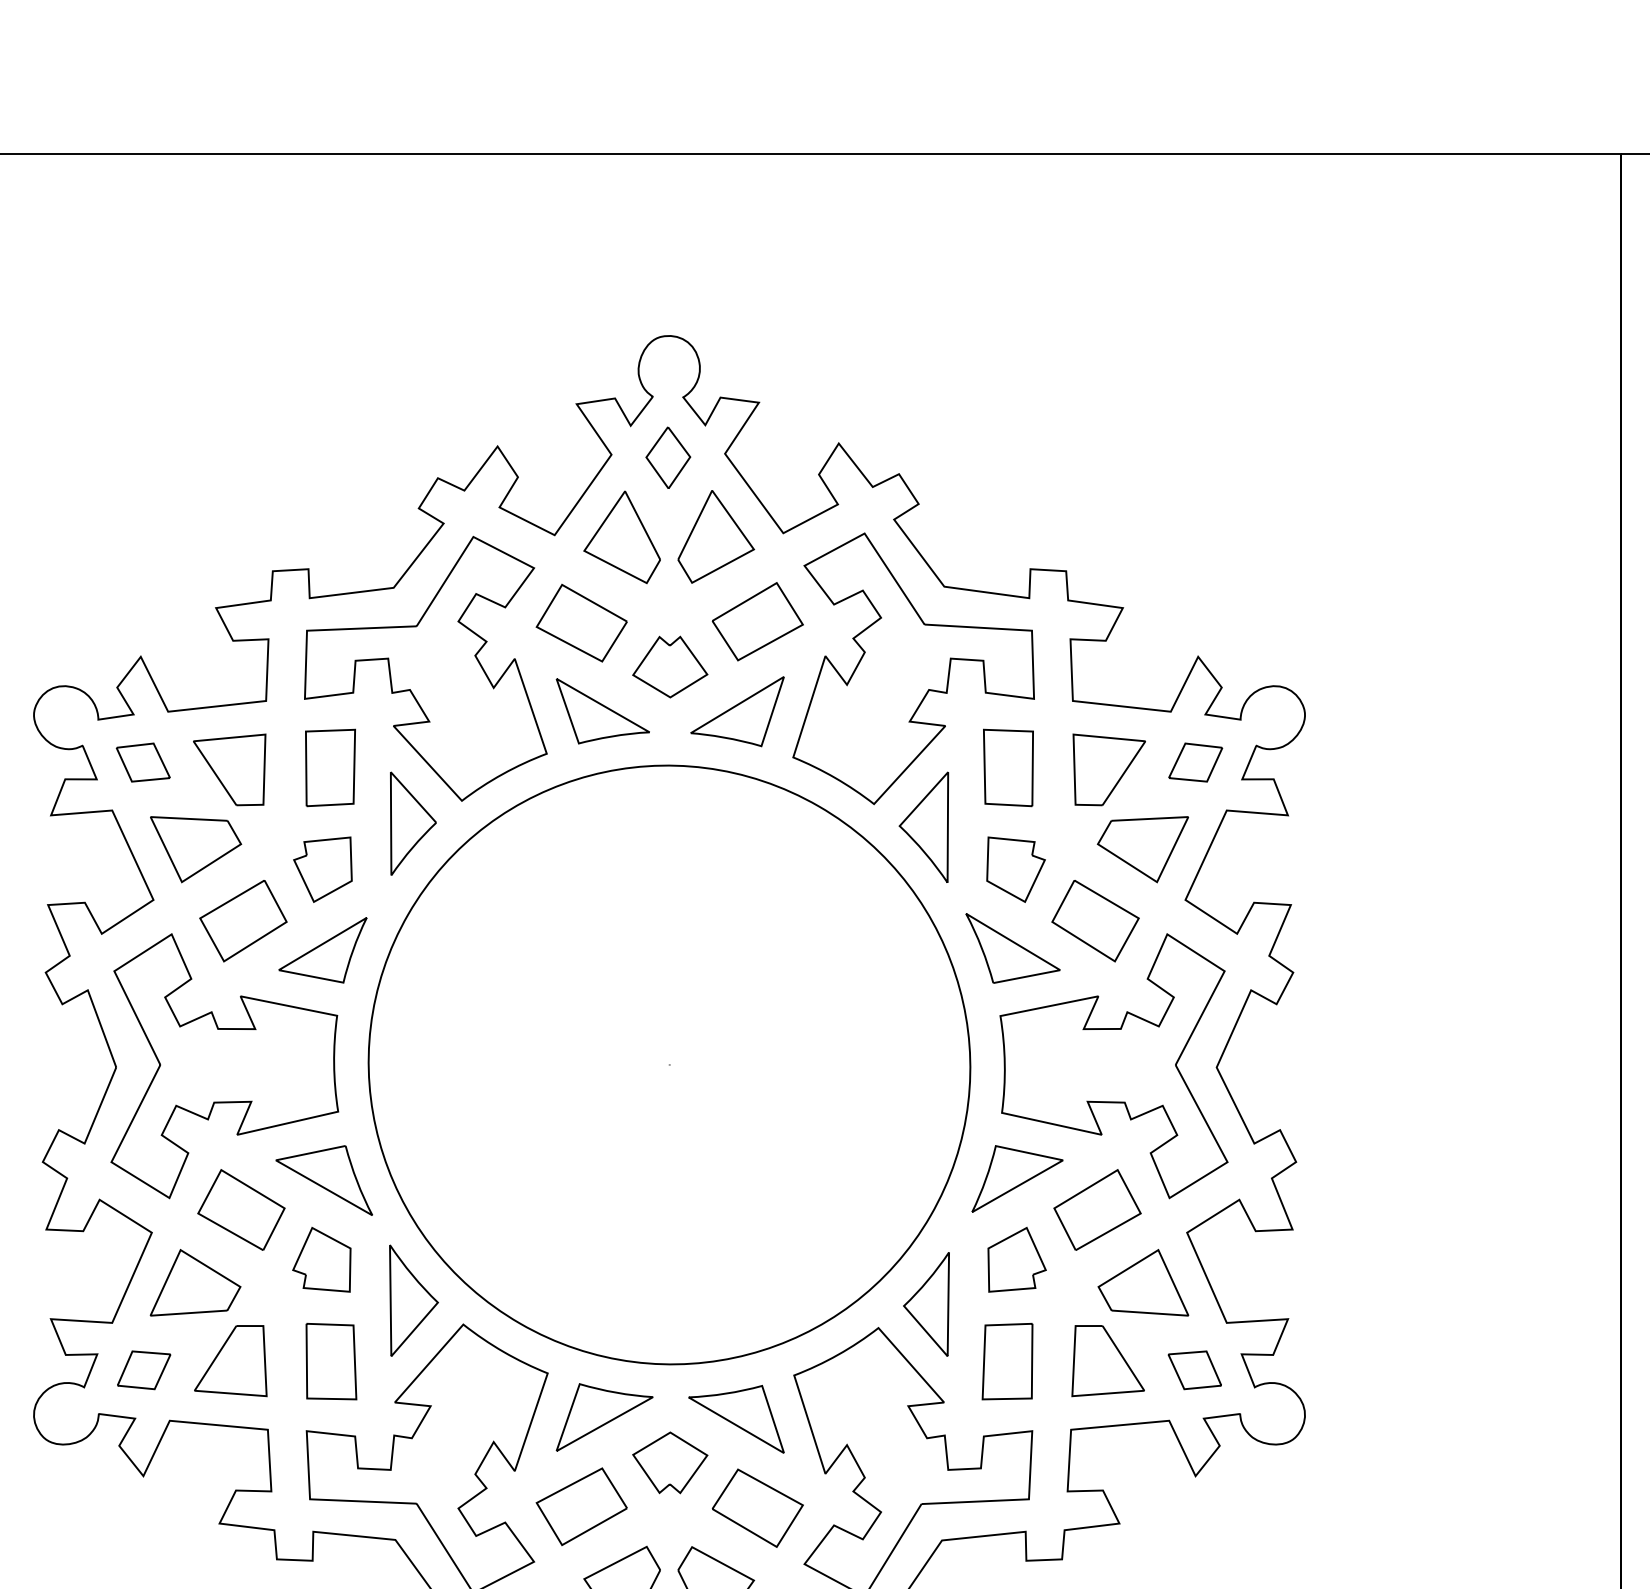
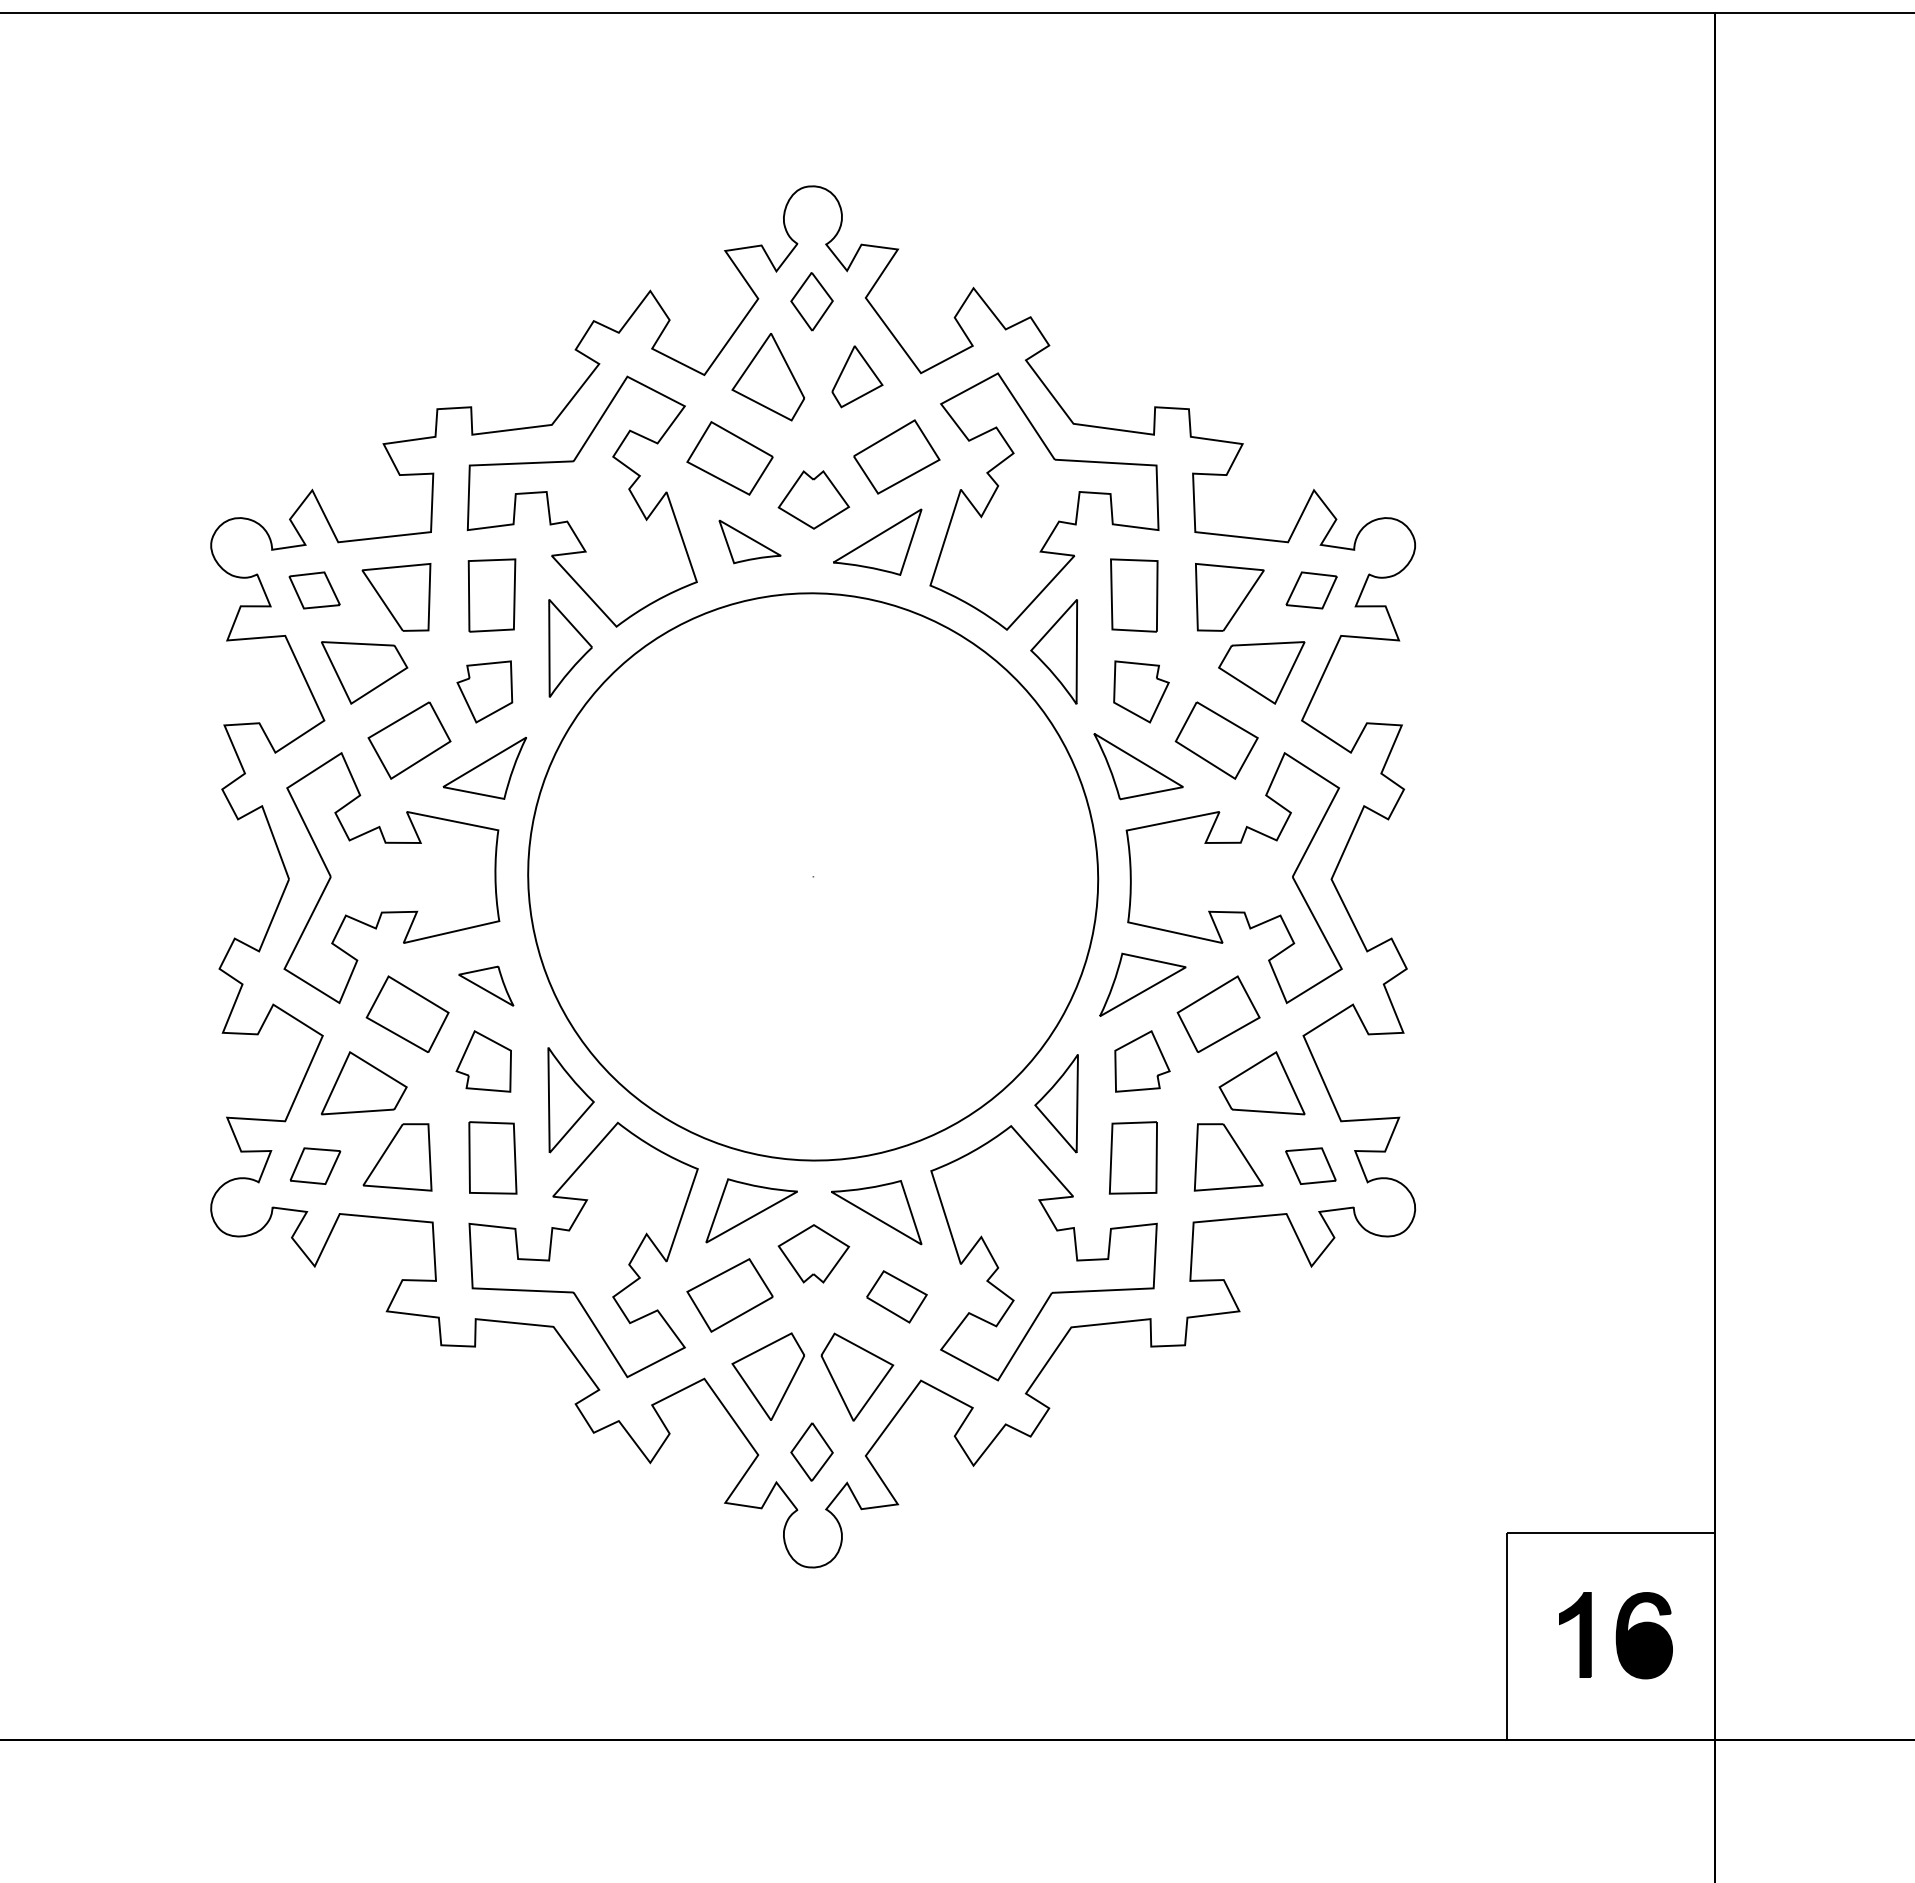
part: (716, 536) -> (857, 376), size x0.7
part: (602, 710) -> (749, 541), size x0.7
part: (324, 1179) -> (486, 985), size x0.6
part: (757, 1507) -> (896, 1296), size x0.7

